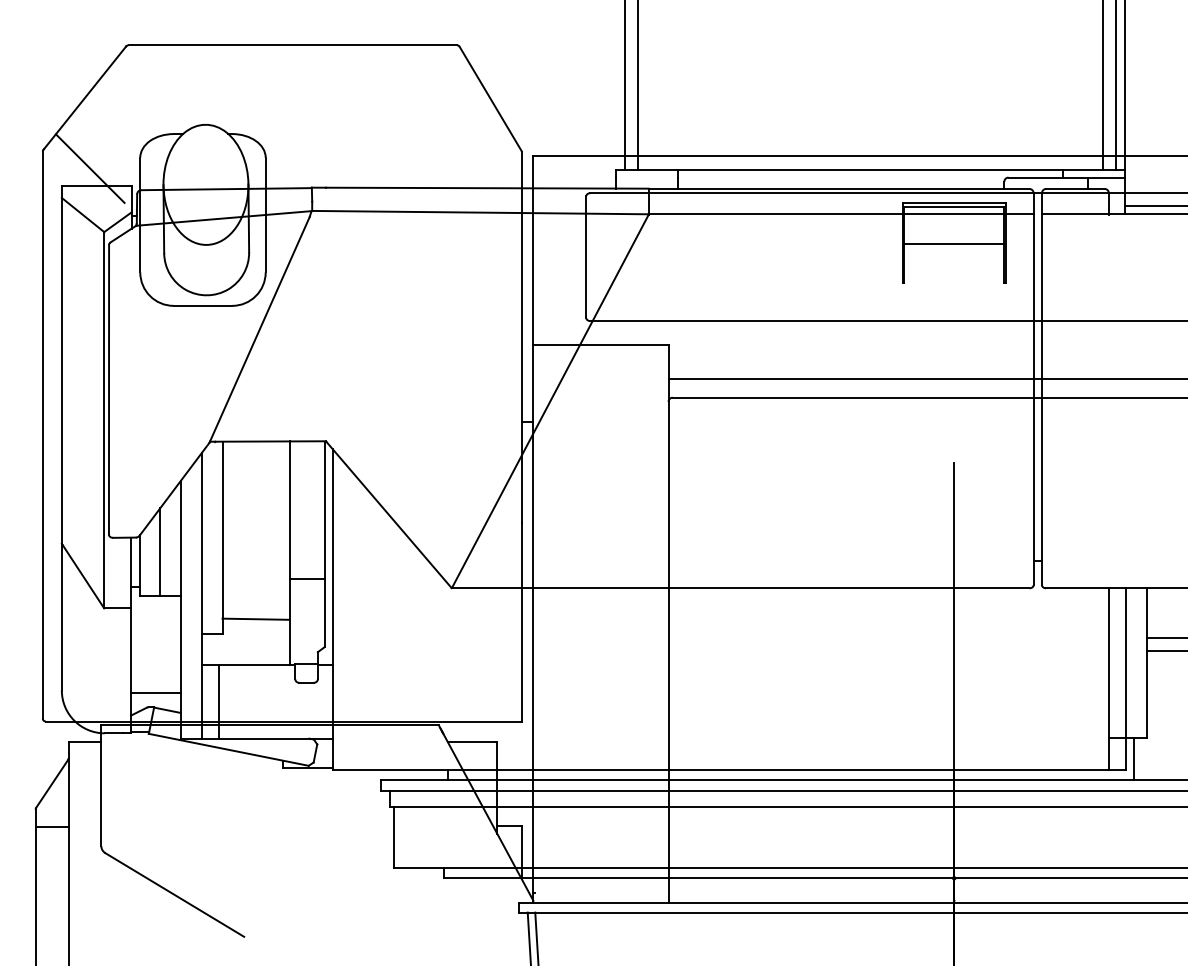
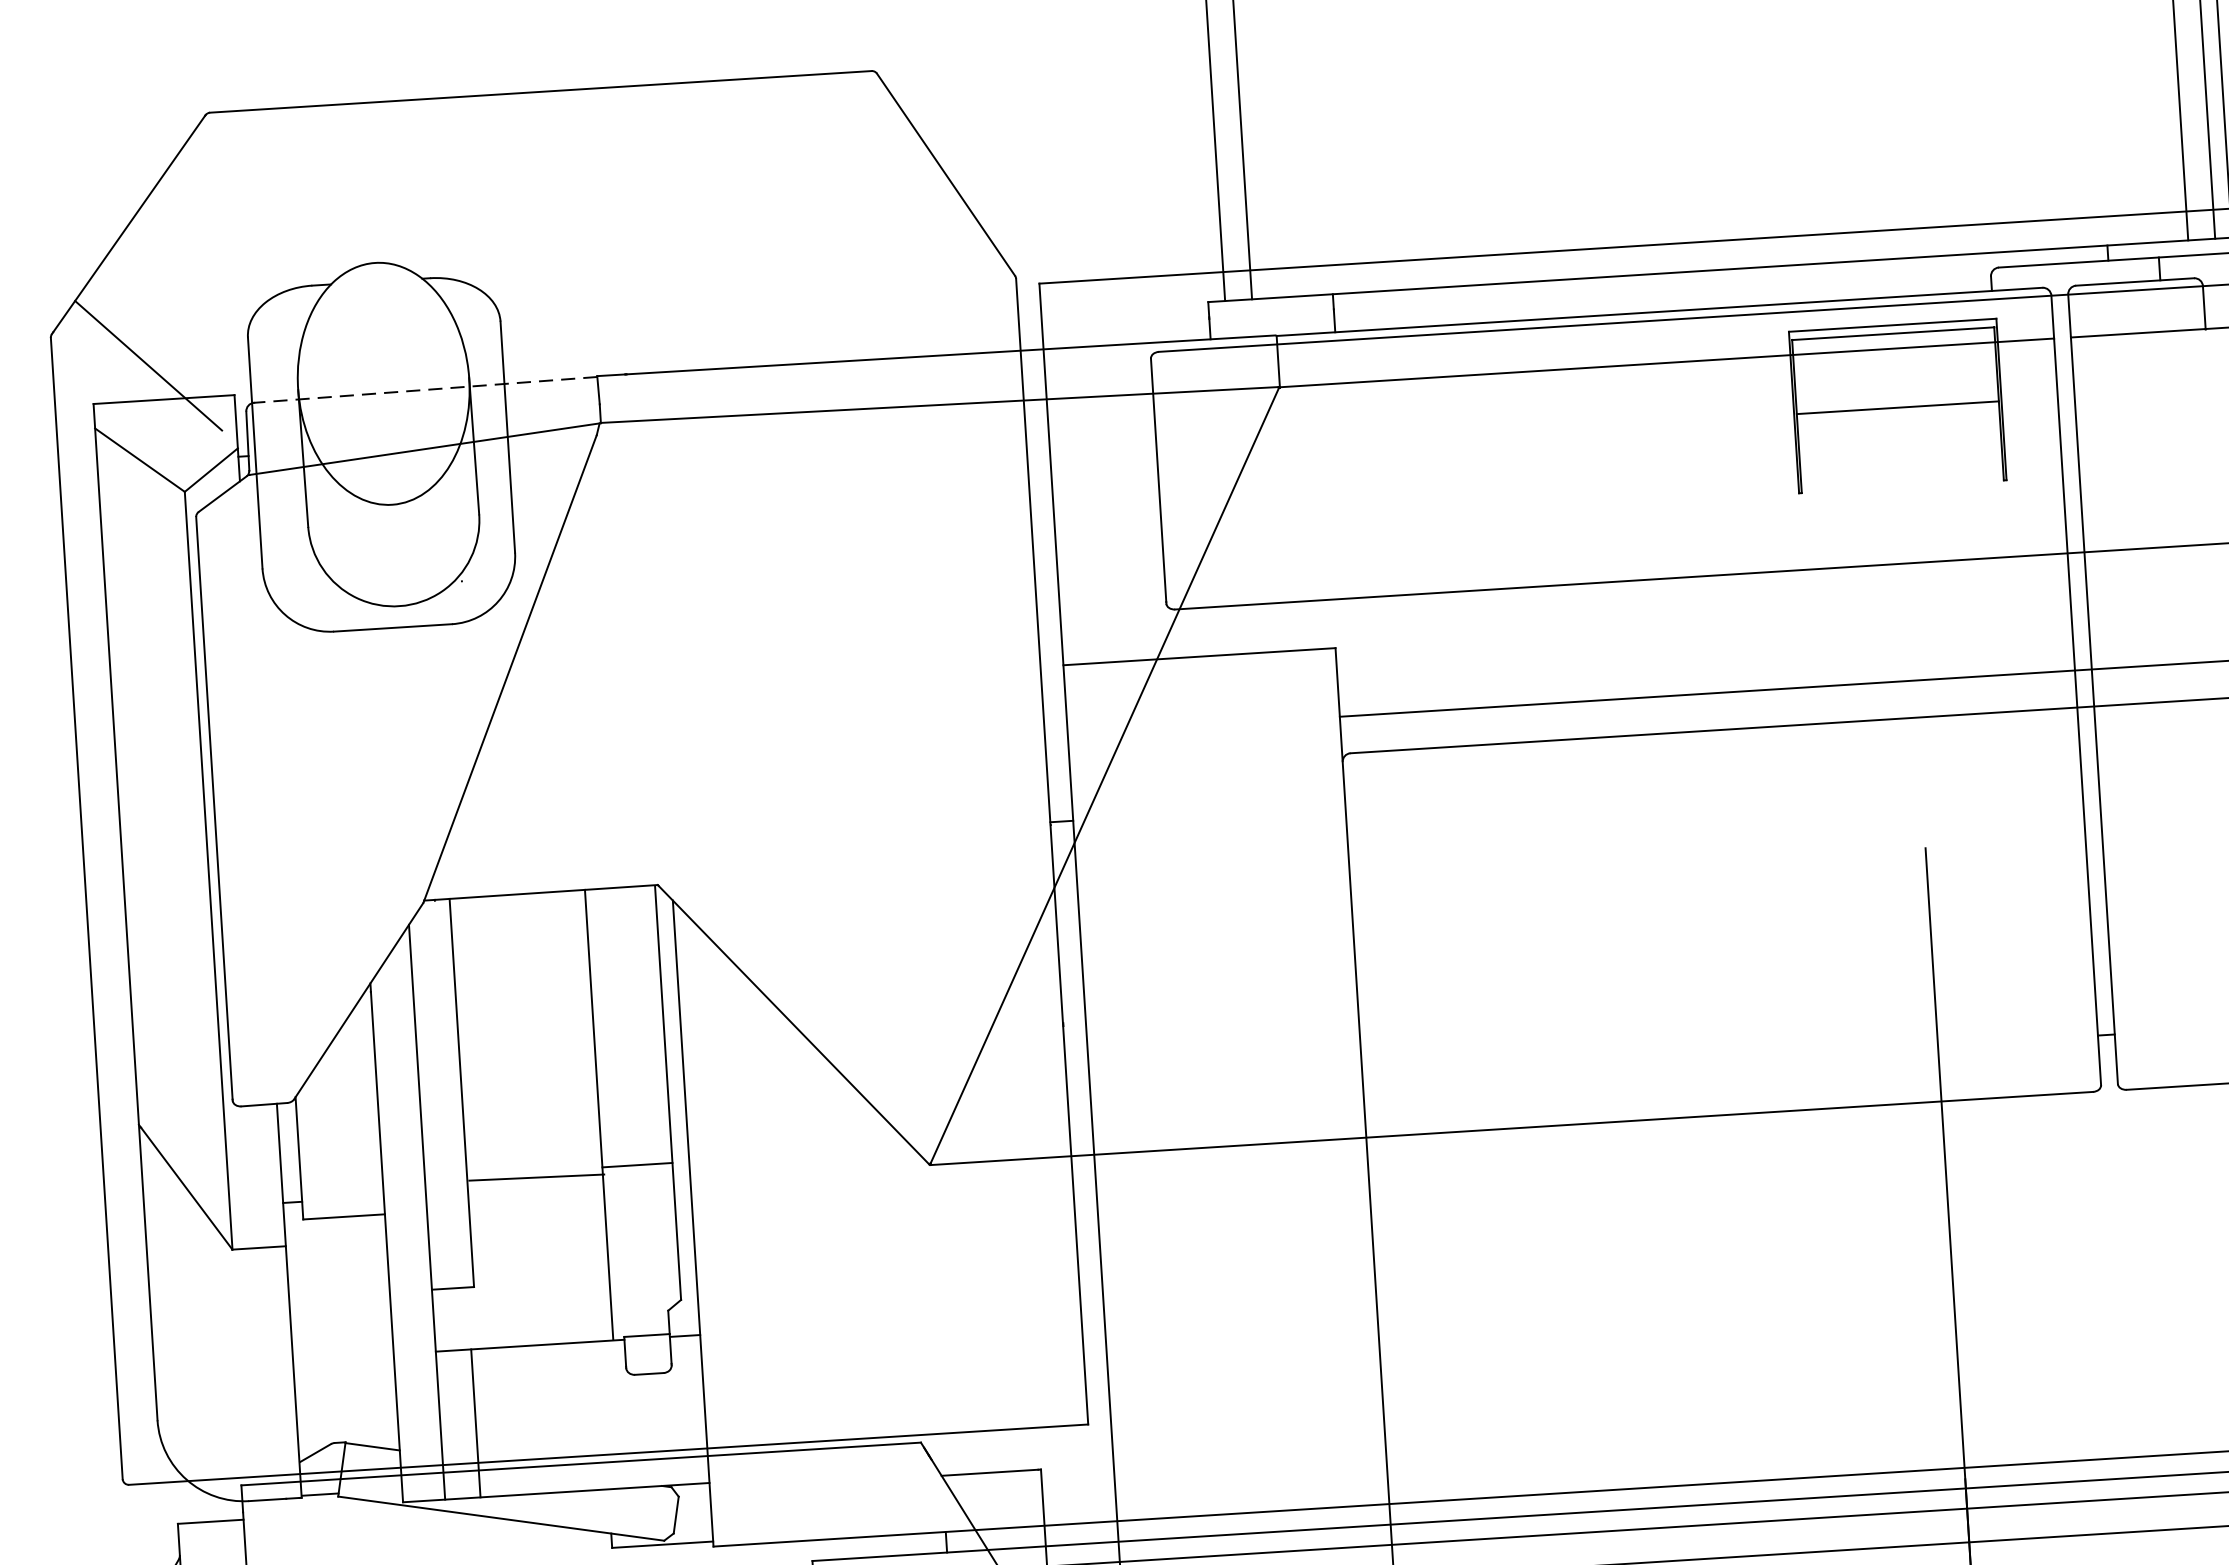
line: (226, 189) -> (425, 390), solid -> dashed
line: (160, 551) -> (338, 1127), removed
line: (255, 618) -> (535, 1176), moved
line: (155, 692) -> (346, 1412), removed

